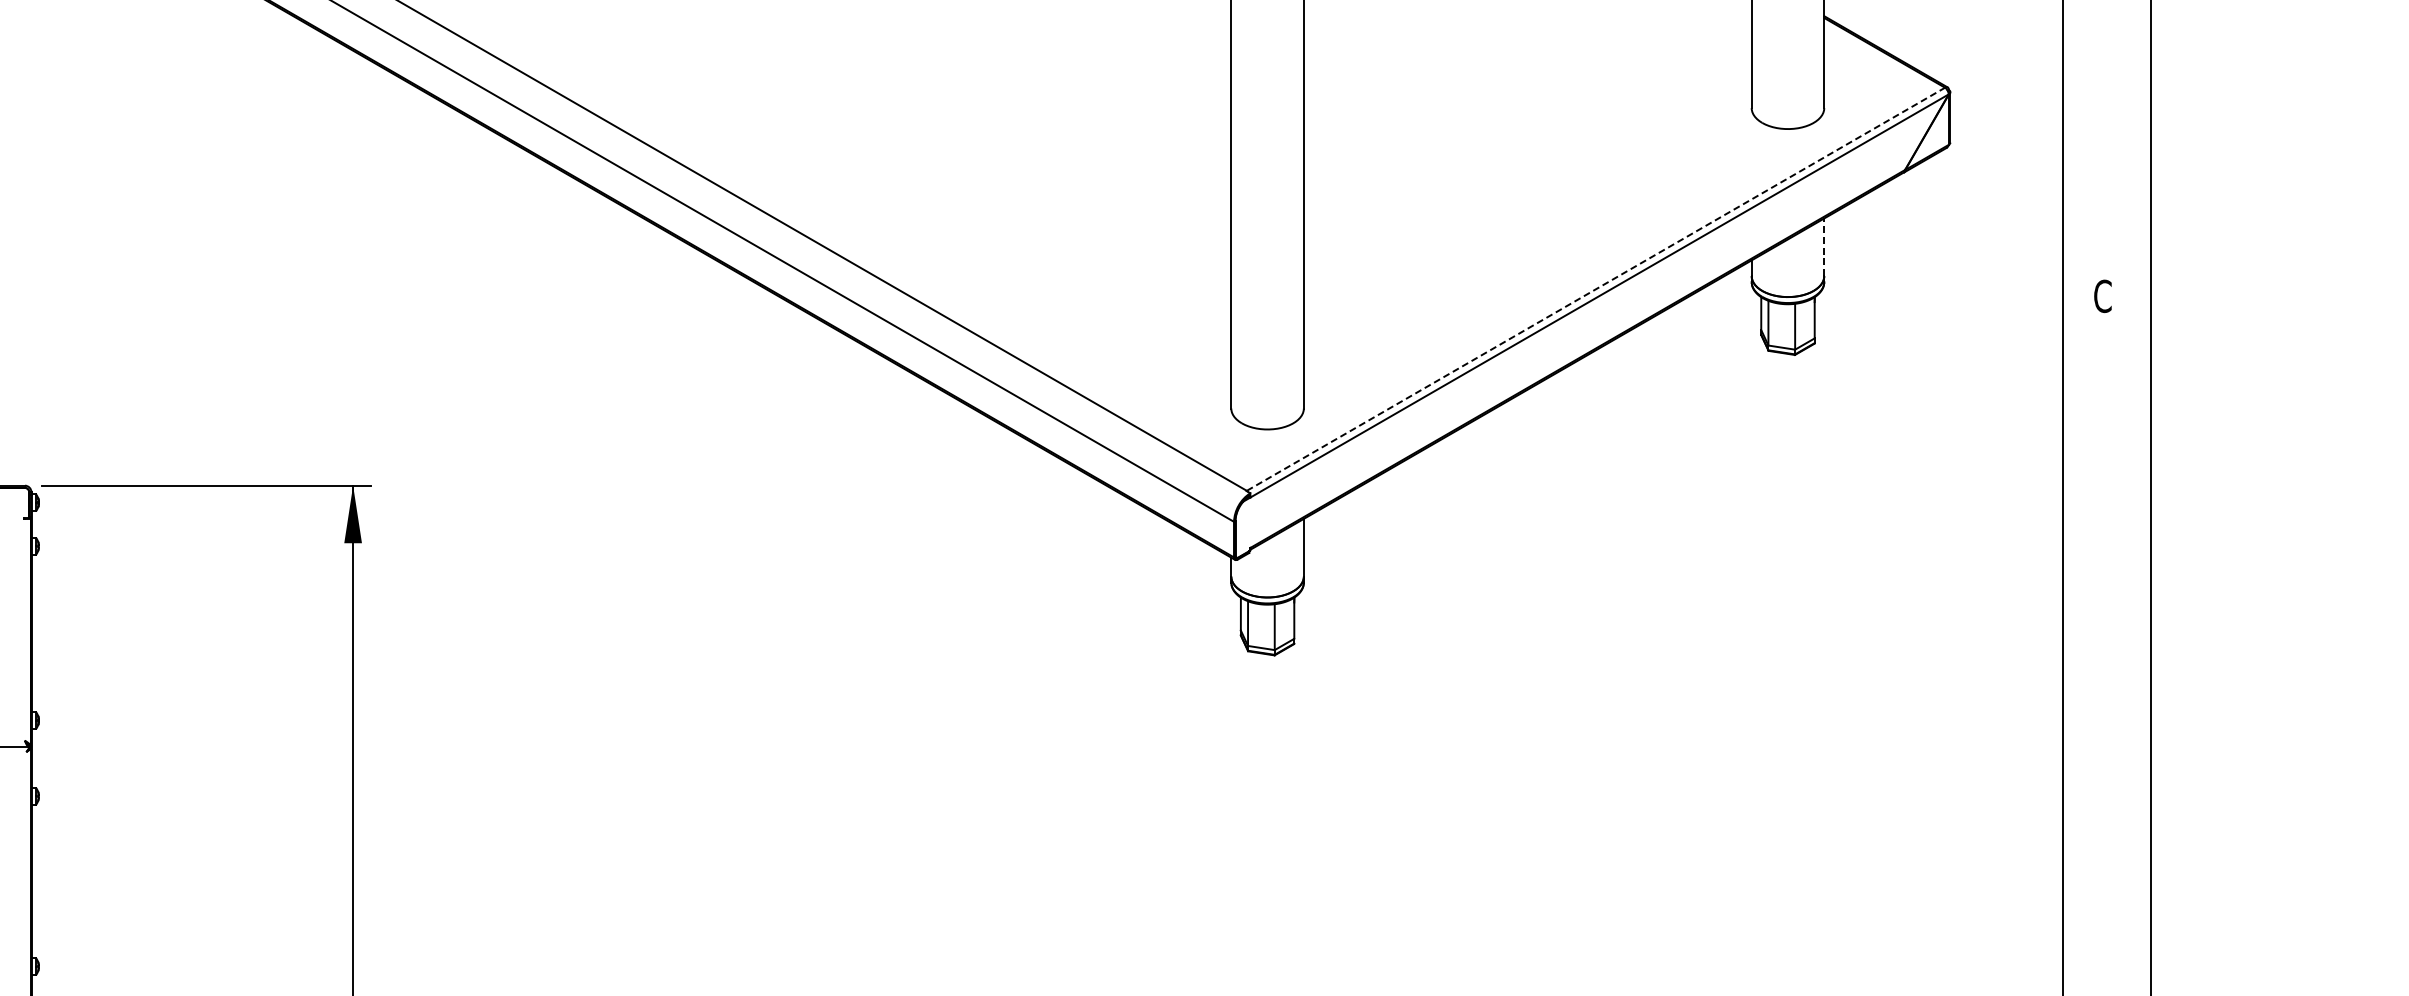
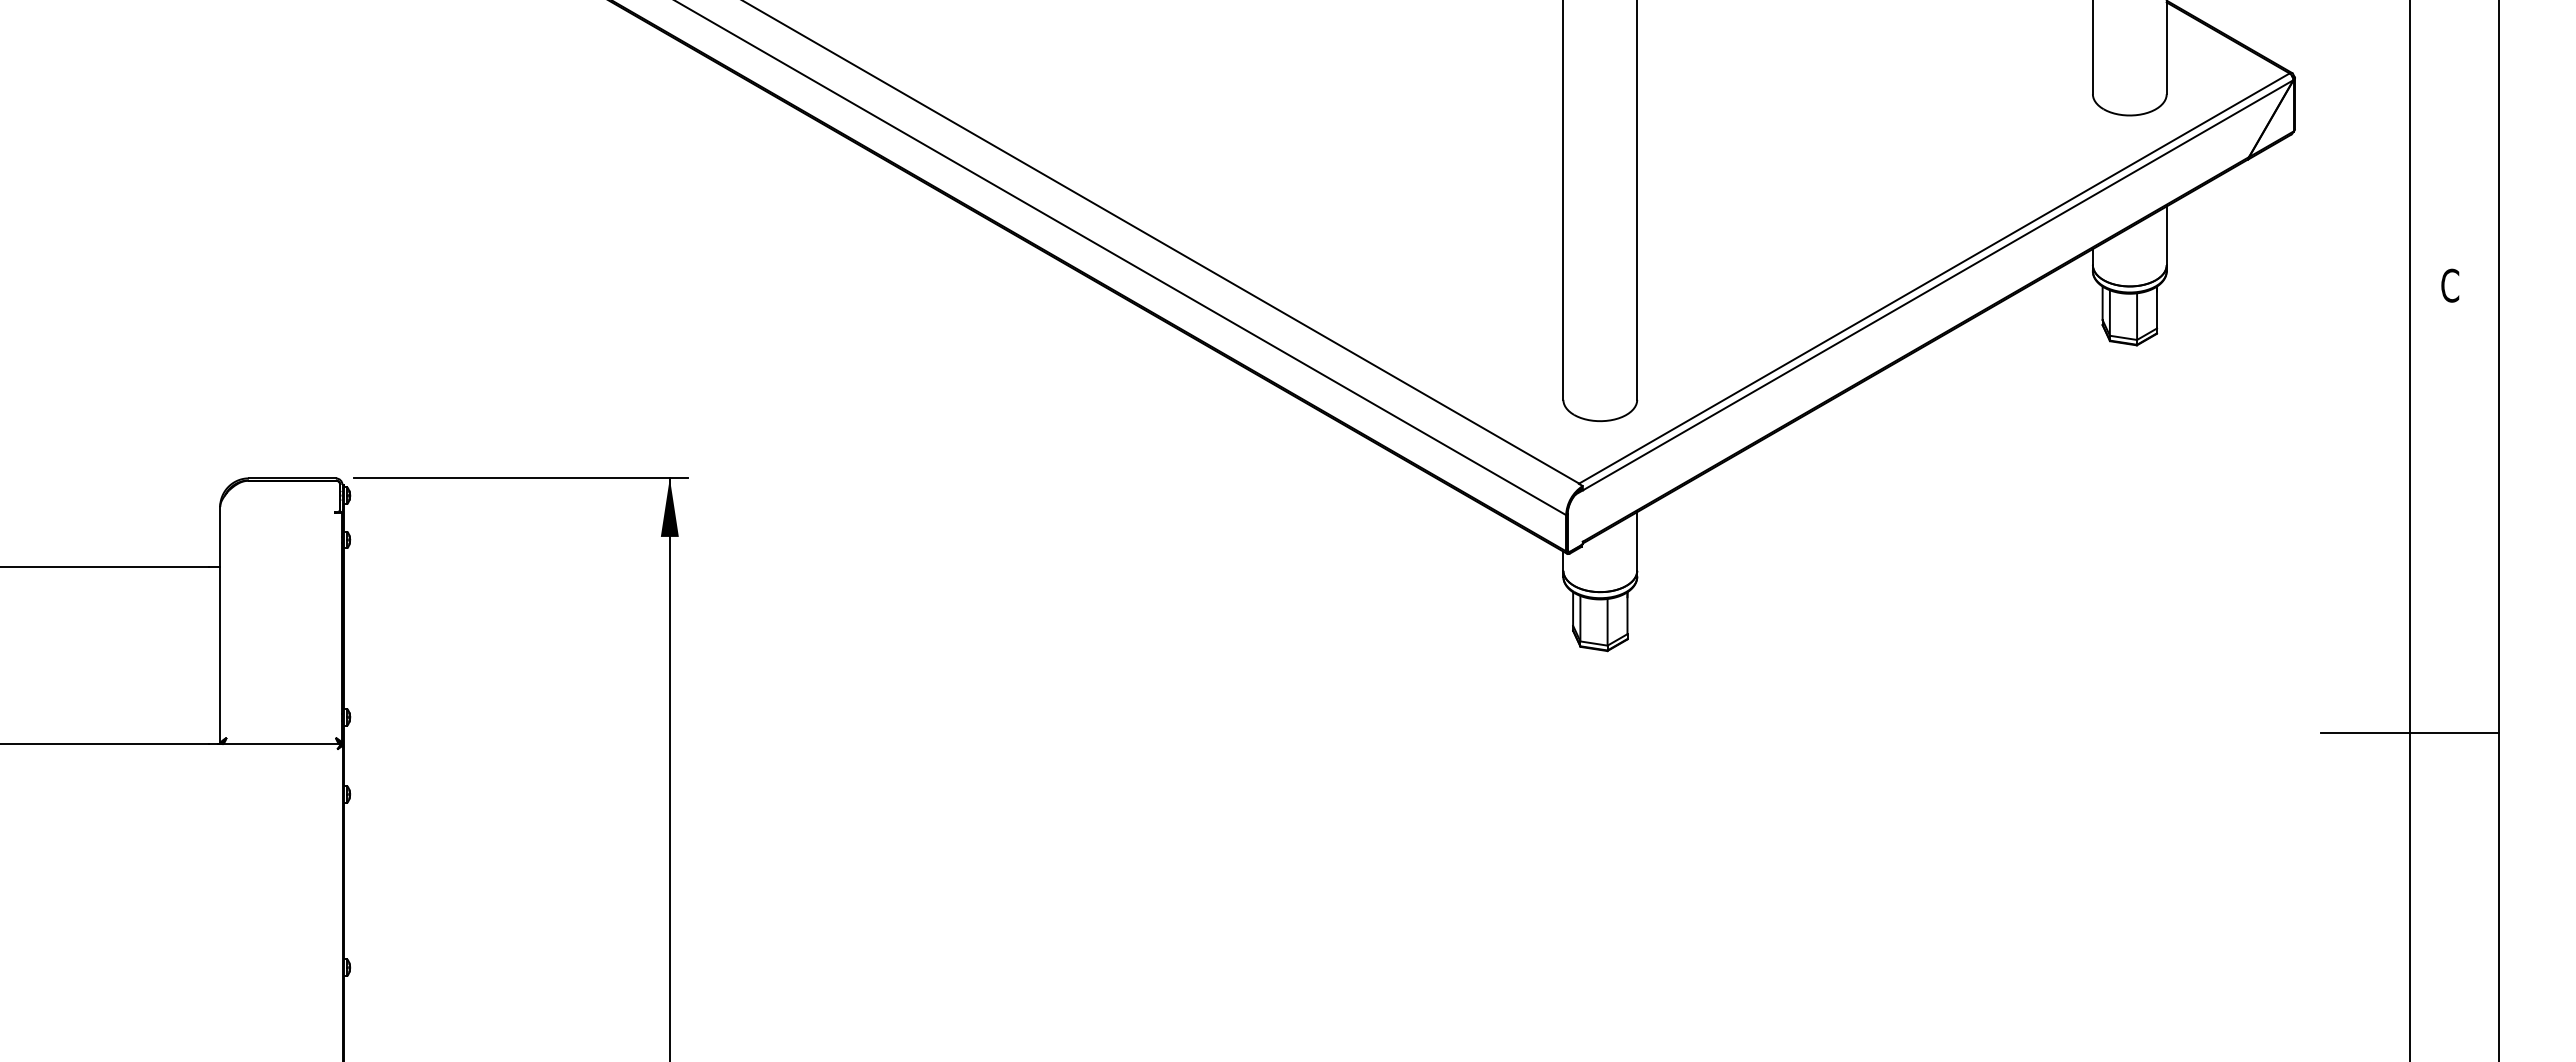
line: (1824, 247) -> (2166, 235), dashed -> solid
line: (1596, 289) -> (1934, 278), dashed -> solid
line: (2062, 736) -> (2409, 733), added

